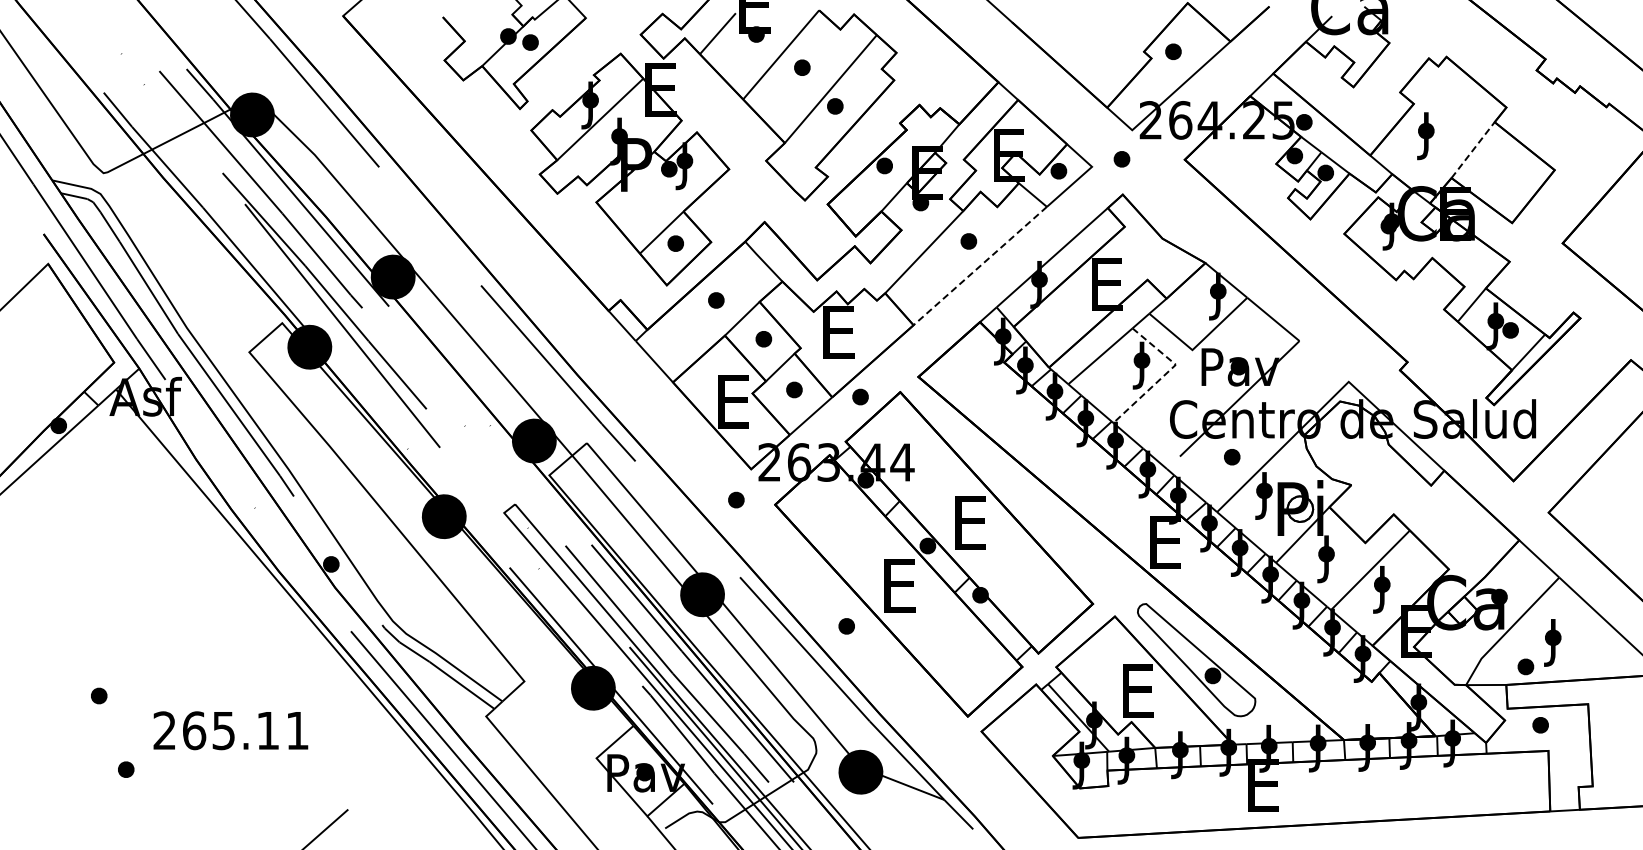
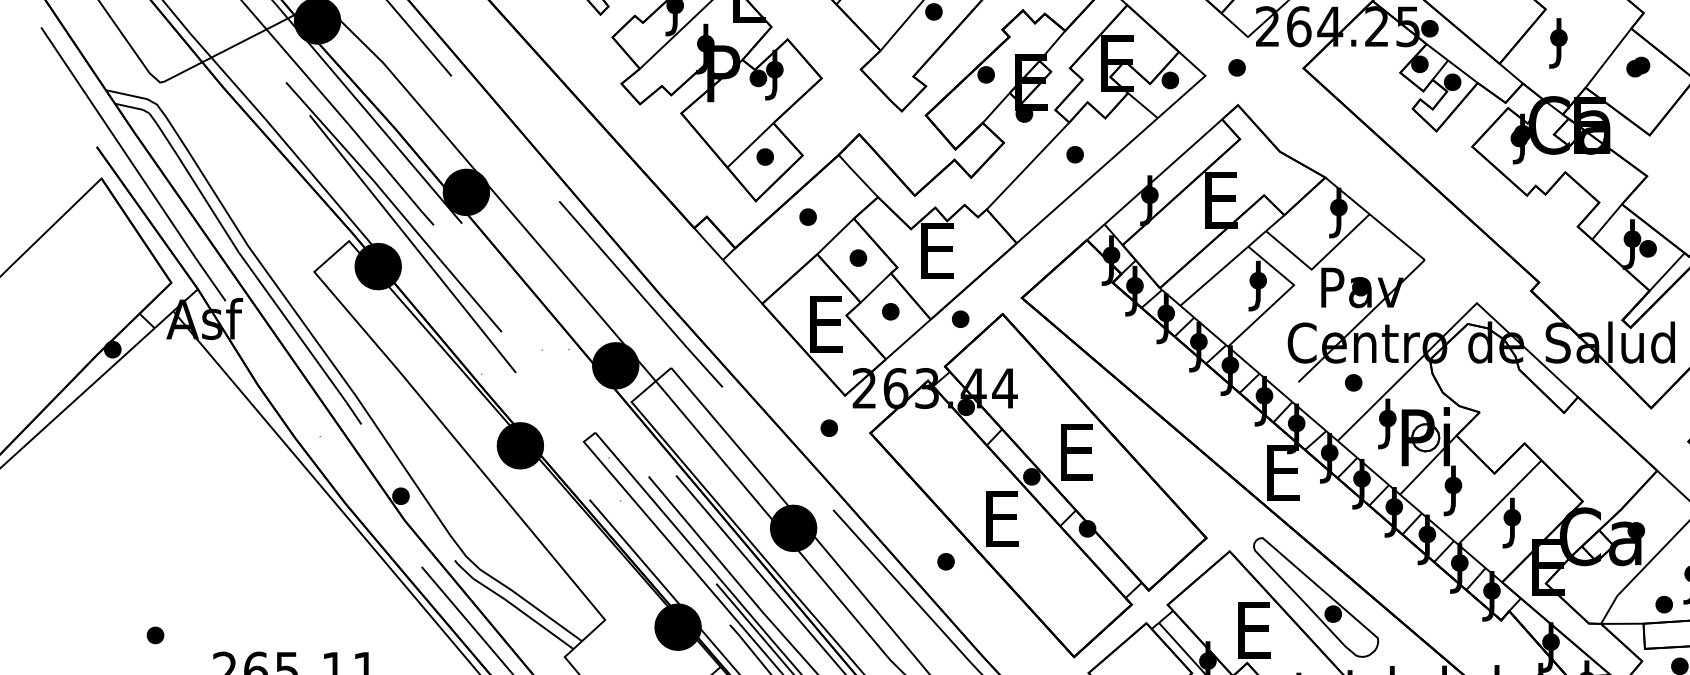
line: (1473, 149) -> (1608, 57), dashed -> solid
part: (1501, 158) -> (1638, 67), added
line: (980, 265) -> (1087, 180), dashed -> solid
line: (1165, 374) -> (1283, 295), dashed -> solid

